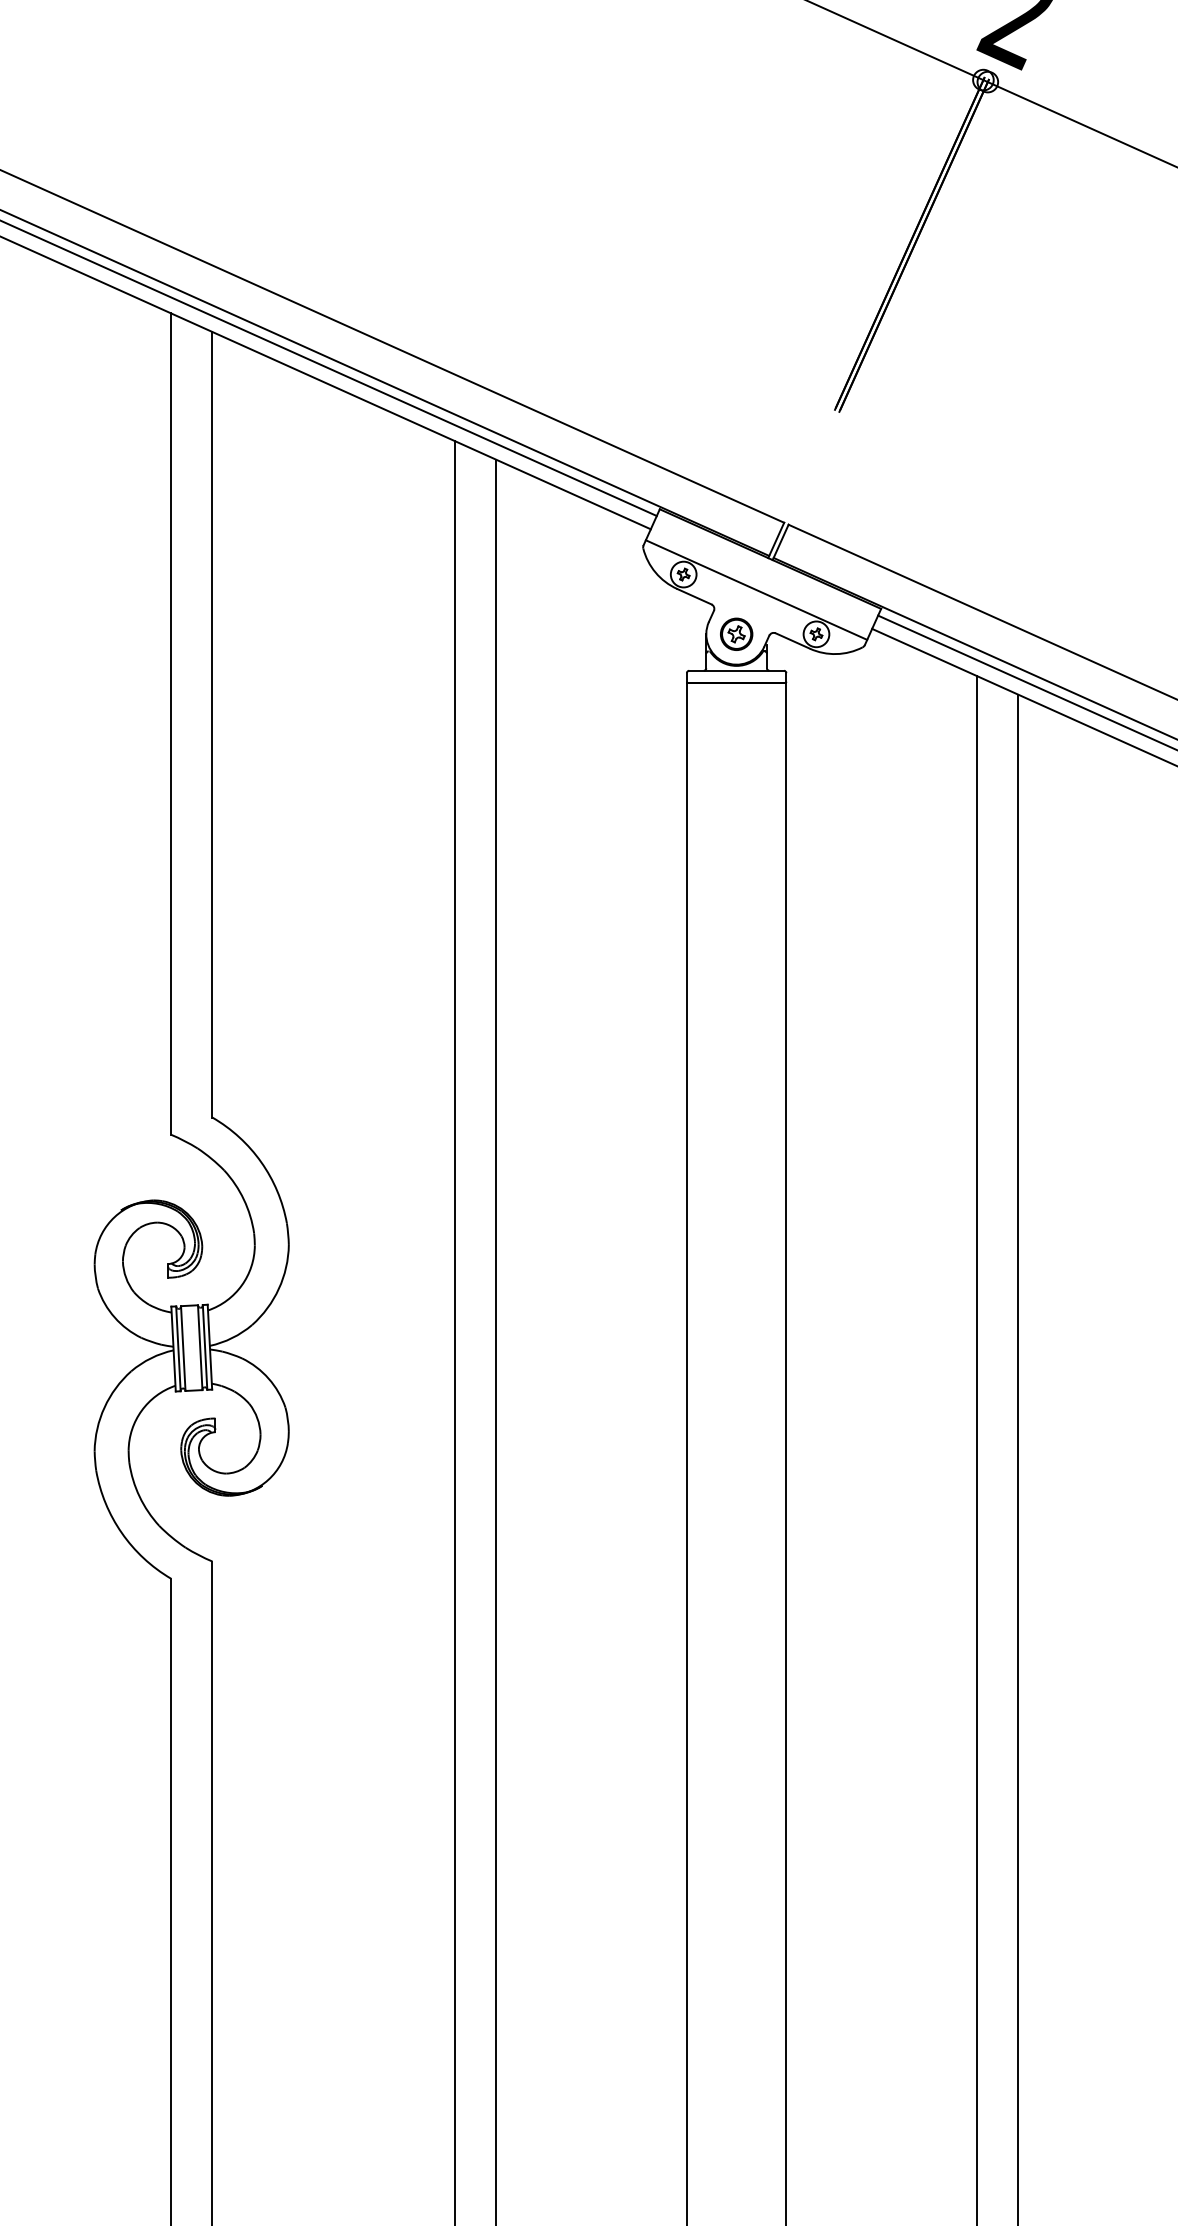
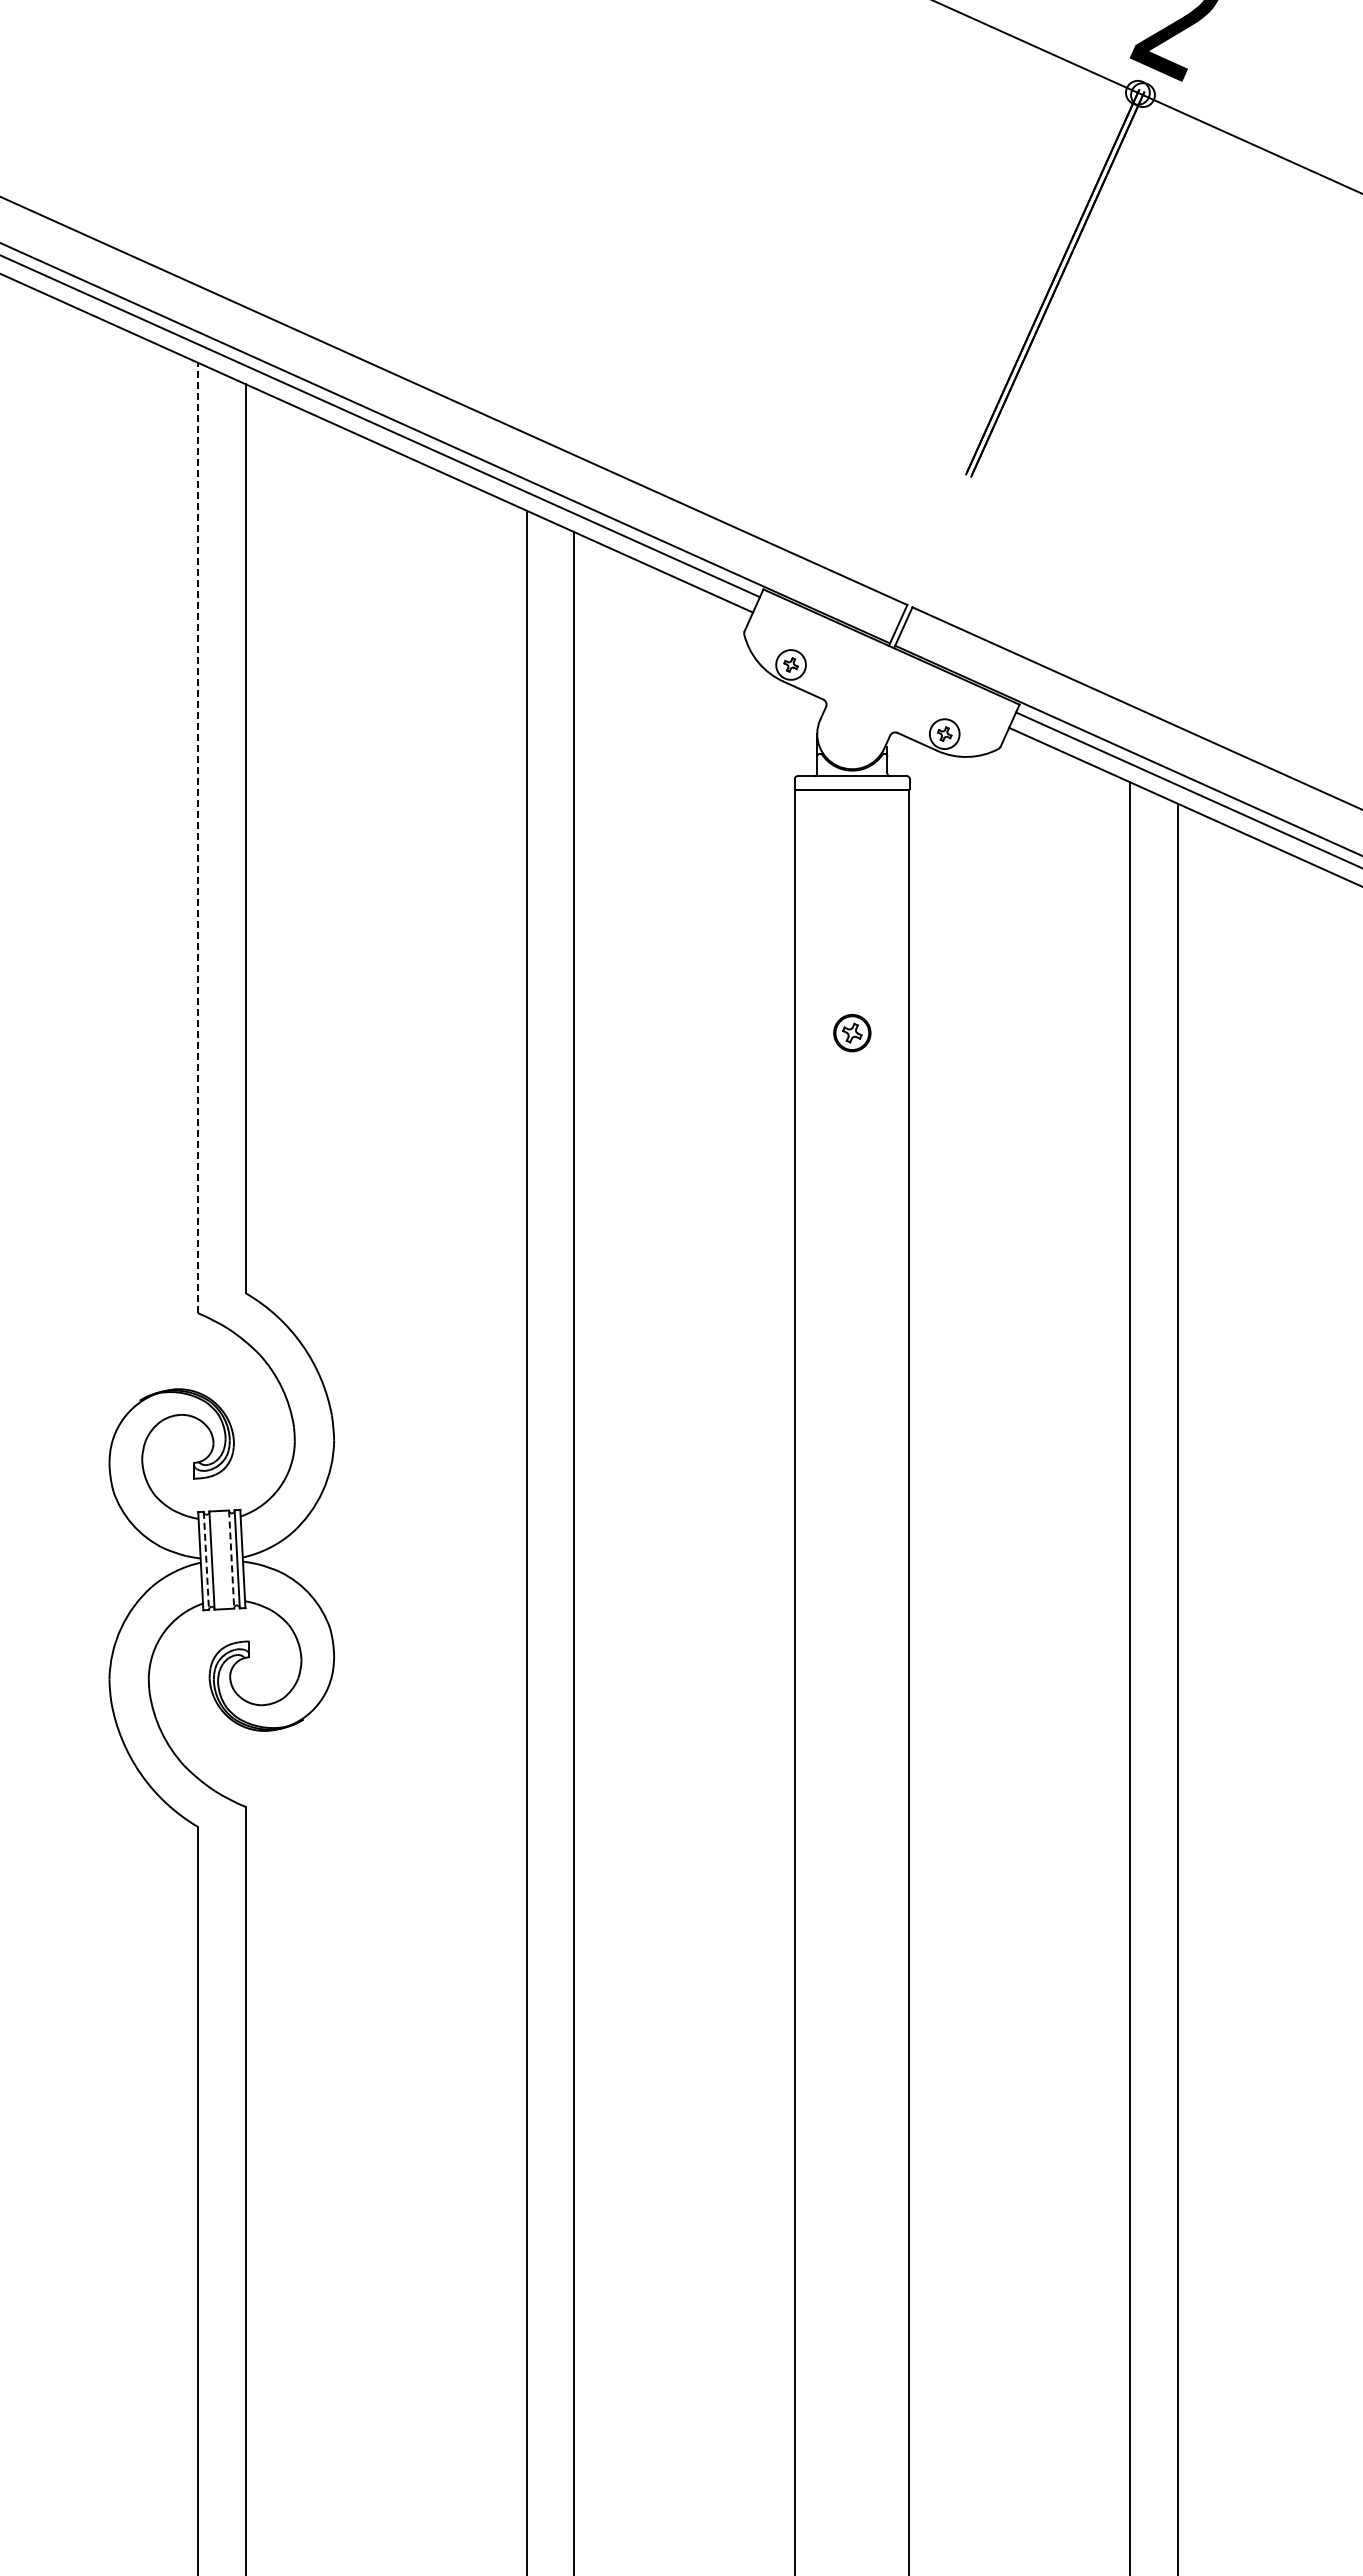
line: (756, 589) -> (875, 682), removed
part: (736, 634) -> (852, 1033), moved
line: (170, 723) -> (197, 837), solid -> dashed
line: (200, 1348) -> (231, 1560), solid -> dashed
line: (178, 1349) -> (206, 1561), solid -> dashed

